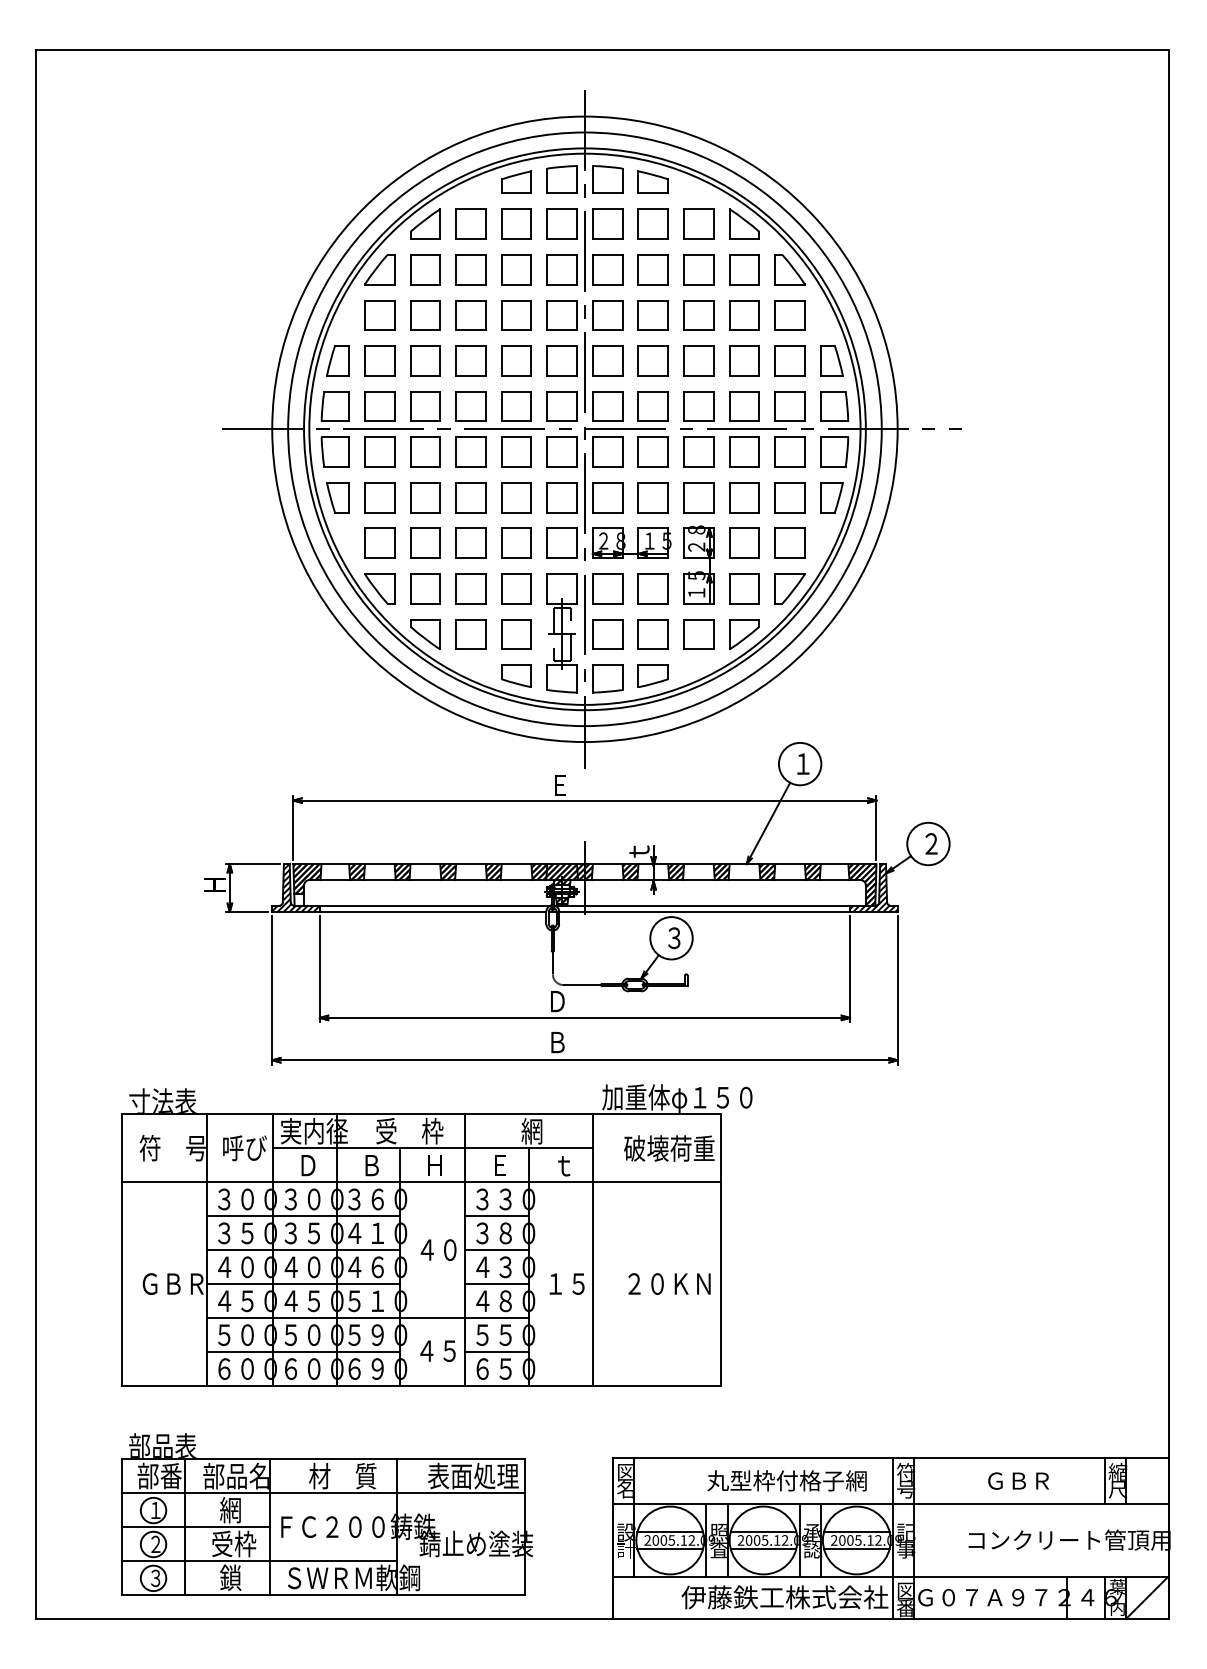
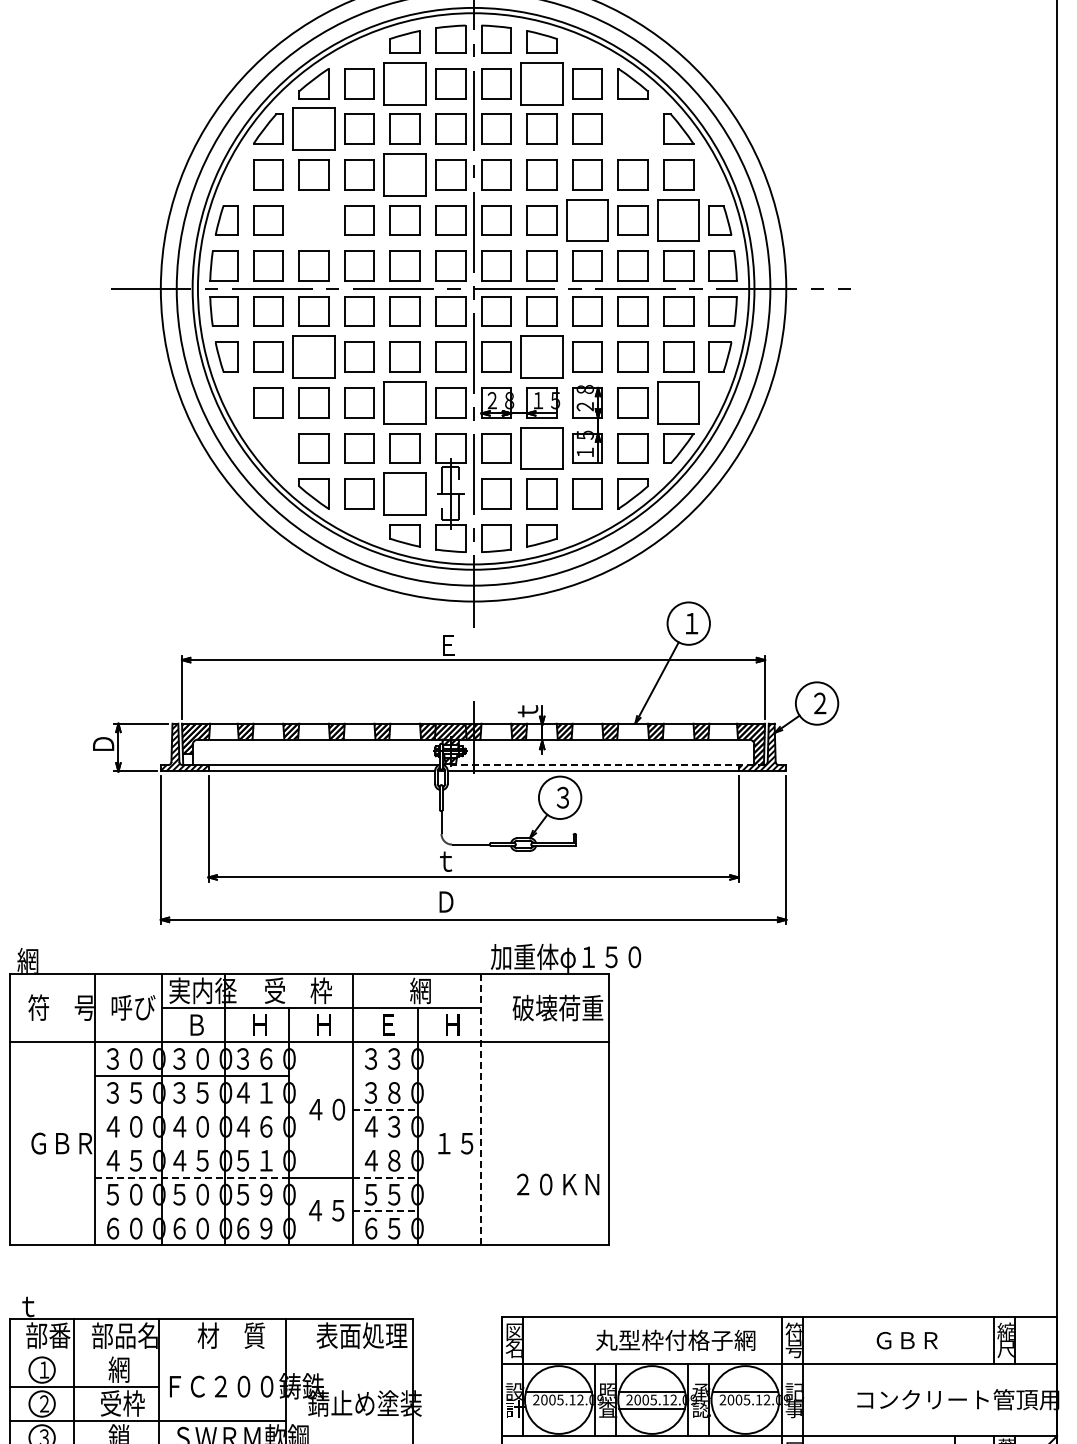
part: (516, 223) -> (405, 83), size x1.4
part: (652, 223) -> (541, 83), size x1.4
part: (425, 269) -> (314, 129), size x1.4
part: (744, 269) -> (633, 129), removed
part: (516, 315) -> (405, 175), size x1.4
part: (425, 360) -> (314, 220), removed
part: (698, 360) -> (587, 220), size x1.4
part: (789, 360) -> (678, 220), size x1.4
part: (425, 497) -> (314, 357), size x1.4
part: (652, 497) -> (541, 357), size x1.4
part: (516, 542) -> (405, 402), size x1.4
part: (789, 542) -> (678, 402), size x1.4
part: (379, 588) -> (268, 448), removed
part: (652, 588) -> (541, 448), size x1.4
part: (516, 634) -> (405, 494), size x1.4
text: (214, 884) -> (103, 744), Ｈ -> Ｄ
line: (715, 905) -> (604, 765), solid -> dashed
text: (557, 1001) -> (446, 861), Ｄ -> ｔ
text: (557, 1042) -> (446, 902), Ｂ -> Ｄ
text: (162, 1100) -> (51, 960), 寸法表 -> 網
text: (308, 1165) -> (197, 1025), Ｄ -> Ｂ
text: (371, 1165) -> (260, 1025), Ｂ -> Ｈ
text: (563, 1165) -> (452, 1025), ｔ -> Ｈ
line: (496, 1216) -> (385, 1076), removed
line: (303, 1250) -> (192, 1110), removed
line: (497, 1250) -> (386, 1110), solid -> dashed
line: (592, 1250) -> (481, 1110), solid -> dashed
text: (669, 1283) -> (558, 1184), moved
line: (303, 1284) -> (192, 1144), removed
line: (496, 1284) -> (385, 1144), removed
line: (303, 1318) -> (192, 1178), solid -> dashed
line: (497, 1318) -> (386, 1178), solid -> dashed
line: (303, 1351) -> (192, 1211), removed
line: (497, 1351) -> (386, 1211), solid -> dashed
text: (162, 1445) -> (51, 1305), 部品表 -> ｔ
line: (322, 1493) -> (211, 1353), removed
line: (670, 1548) -> (559, 1408), removed
line: (856, 1548) -> (745, 1408), removed

